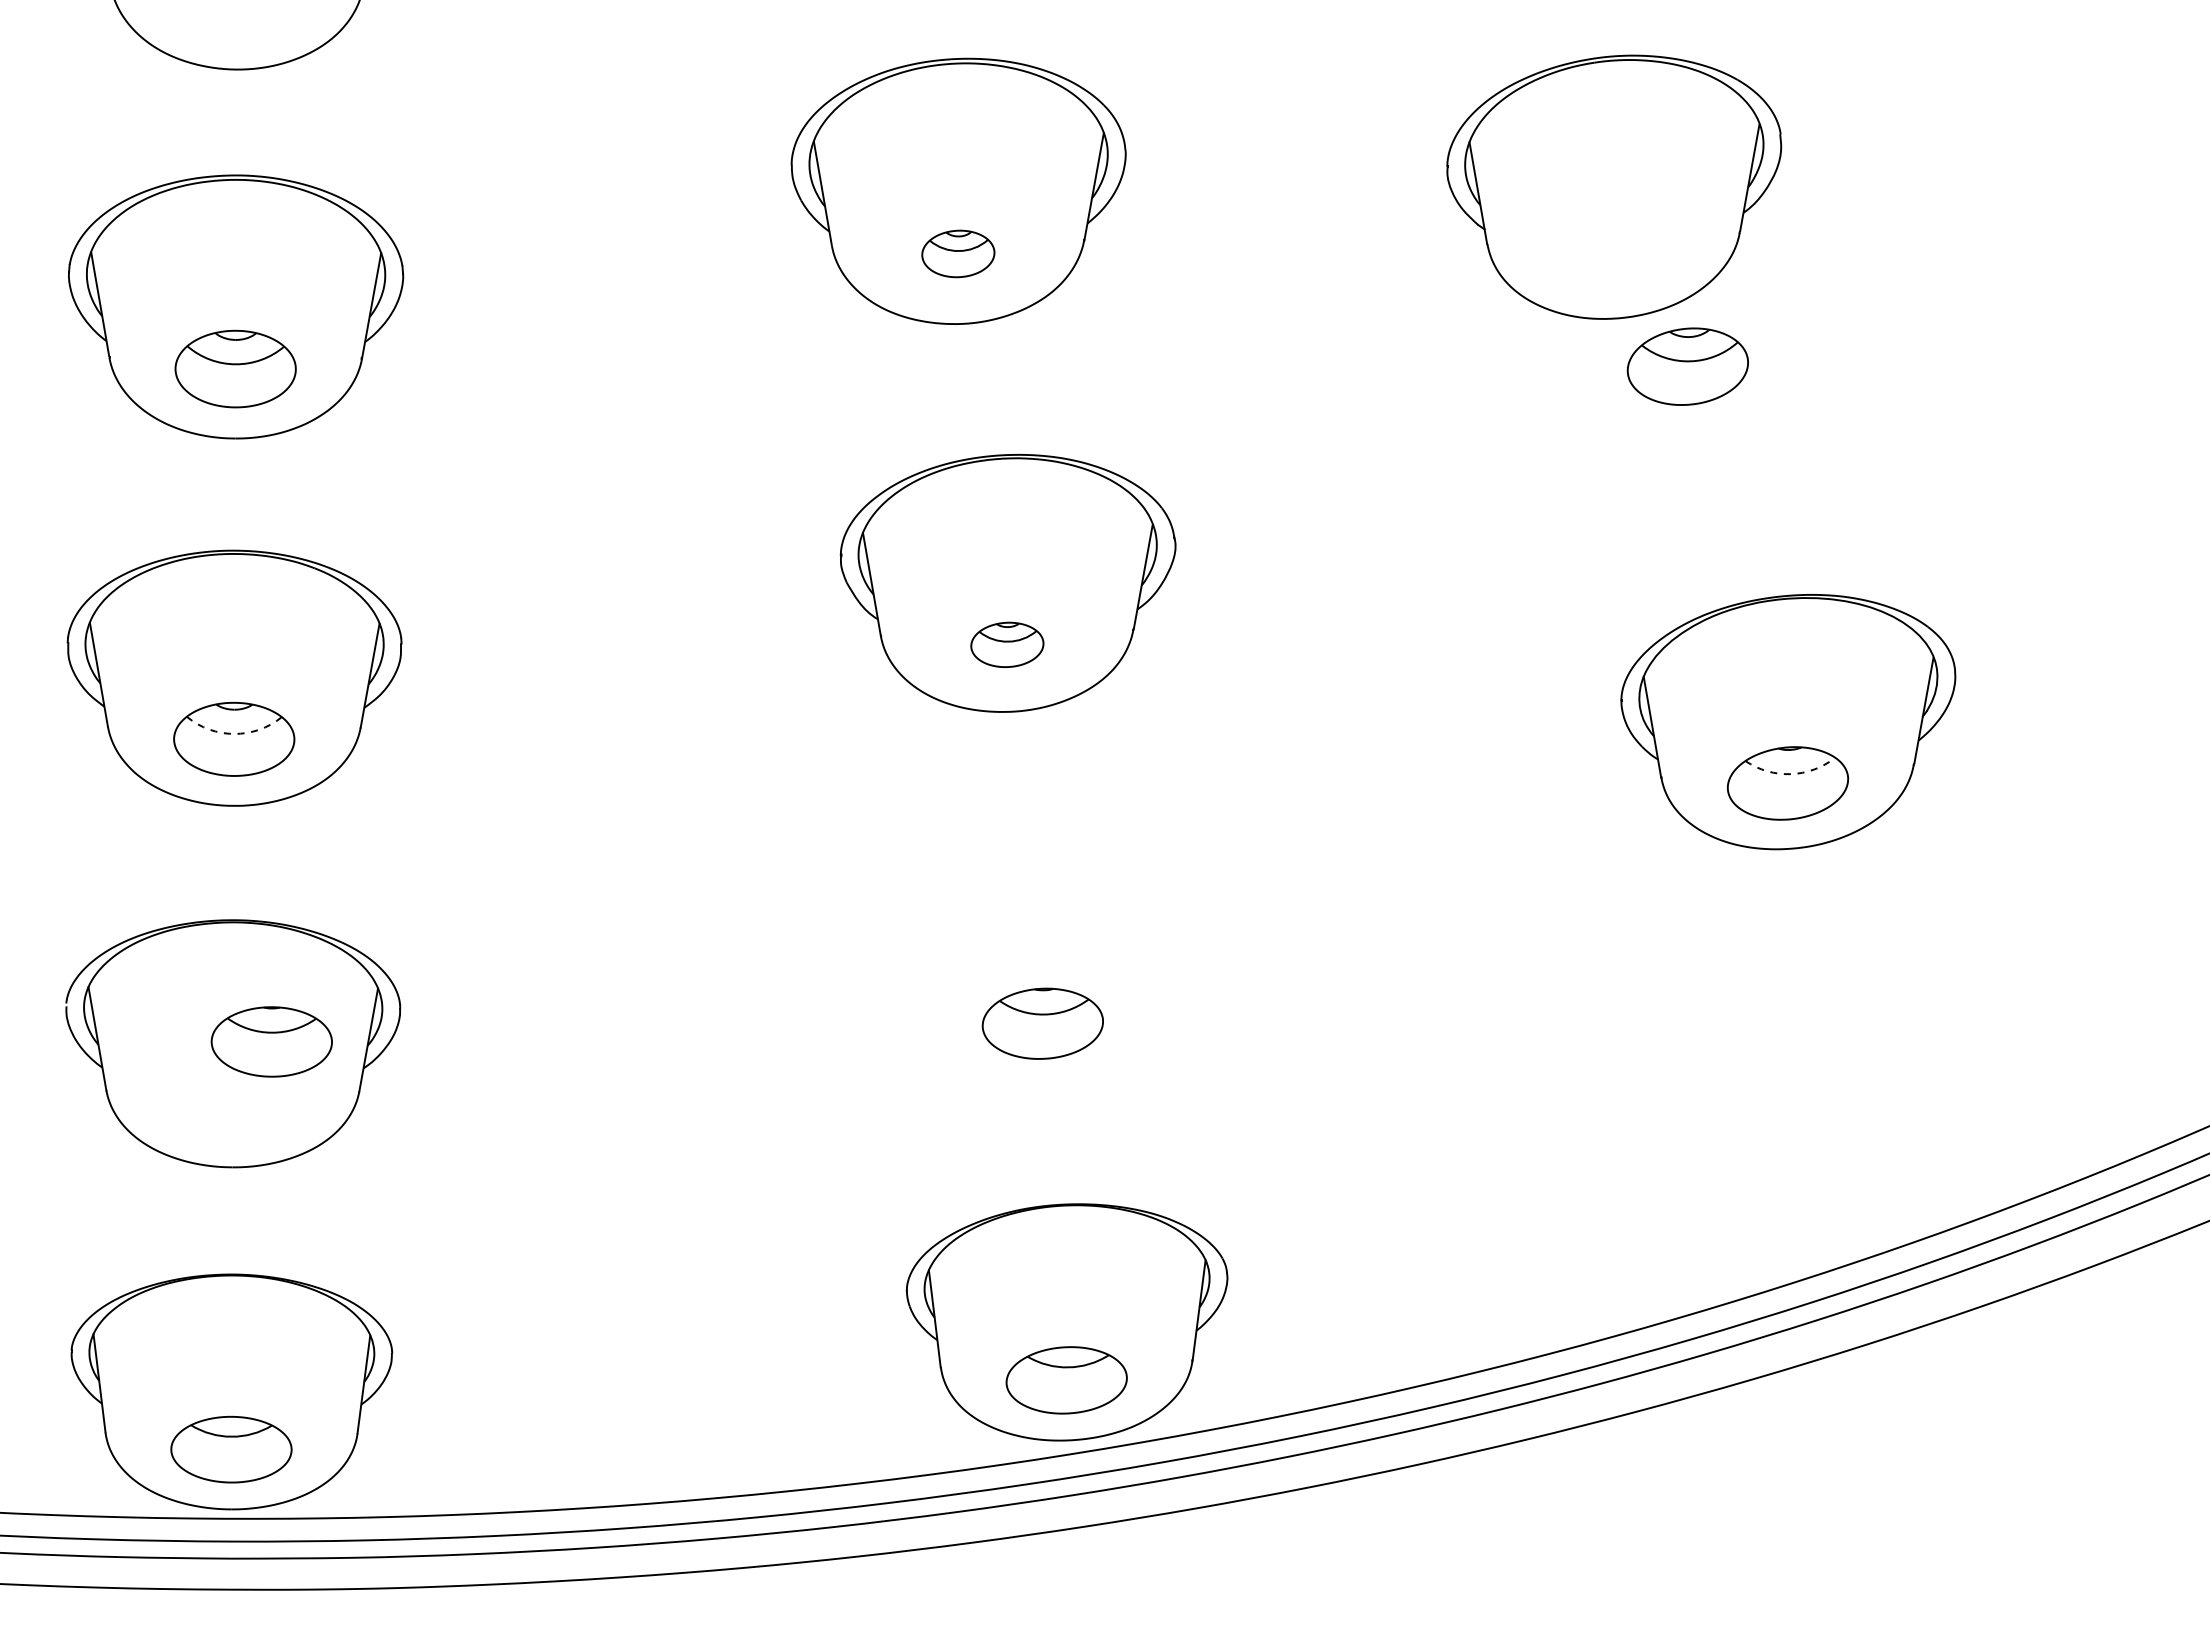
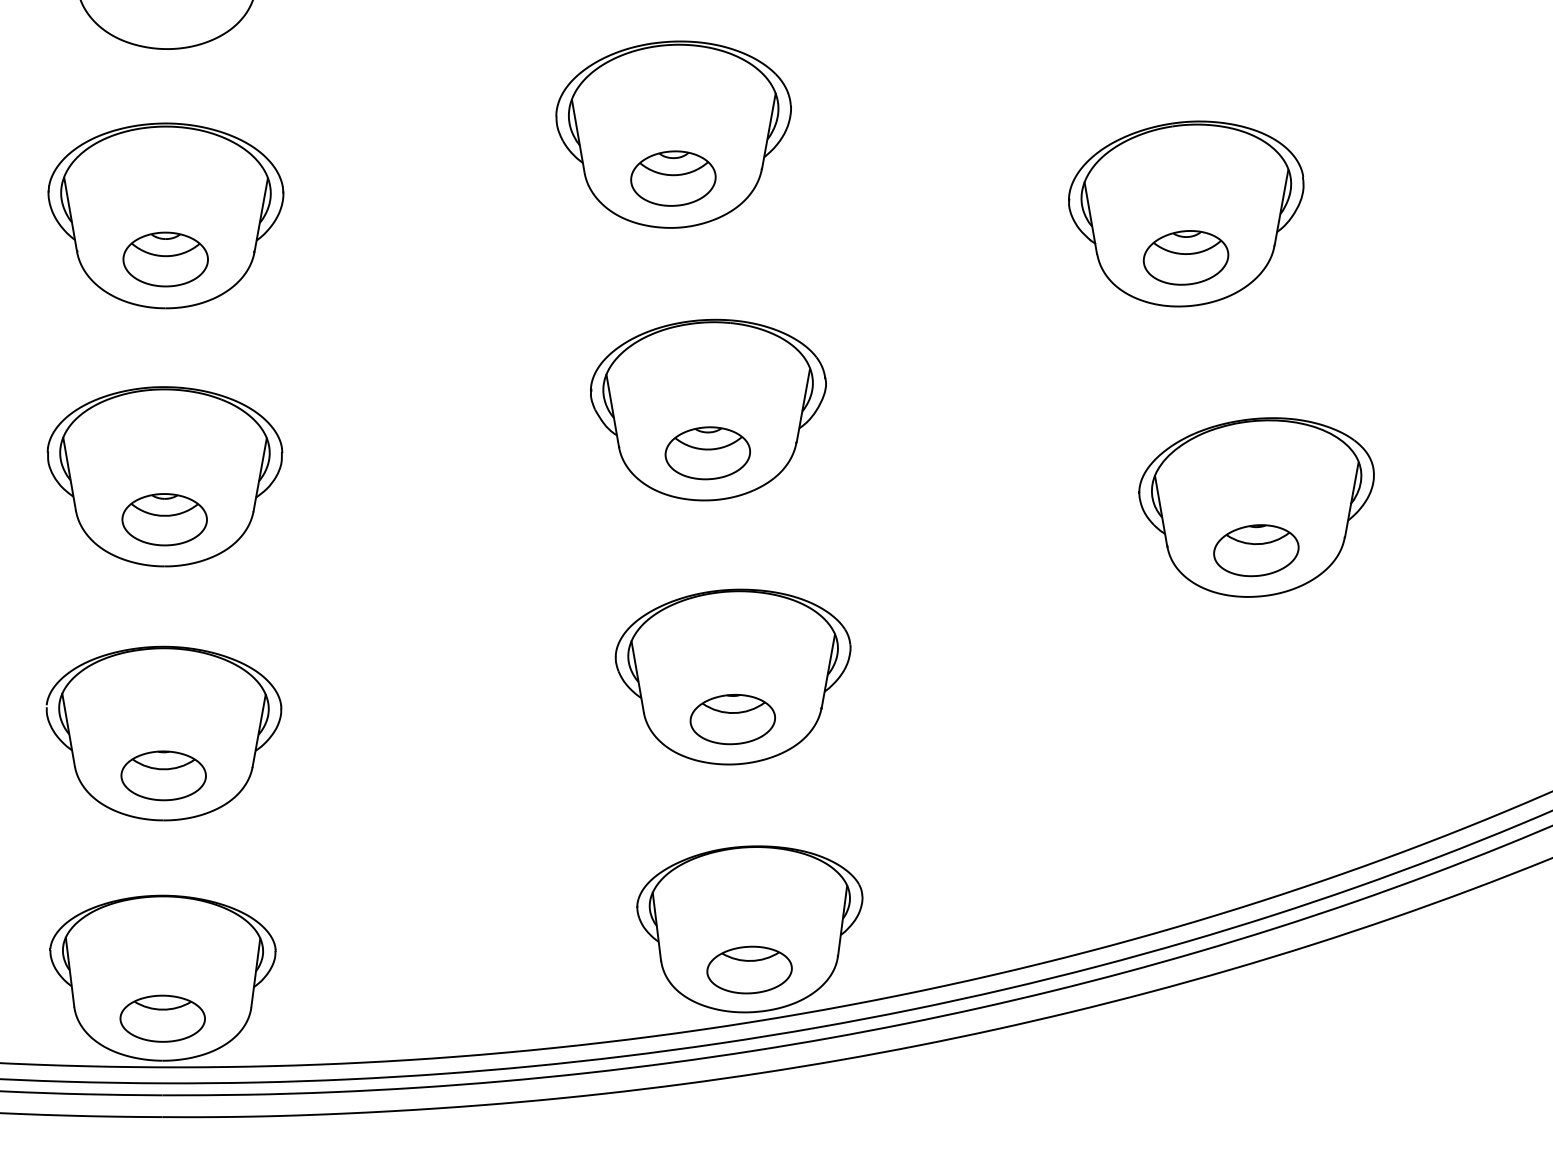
part: (1614, 186) -> (1186, 213), moved
part: (958, 253) -> (673, 178), size x1.67
part: (1007, 644) -> (707, 453), size x1.67
arc: (234, 733) -> (164, 515), dashed -> solid
arc: (1790, 774) -> (1258, 544), dashed -> solid
part: (1043, 963) -> (733, 677), added
part: (271, 1041) -> (163, 775), moved

